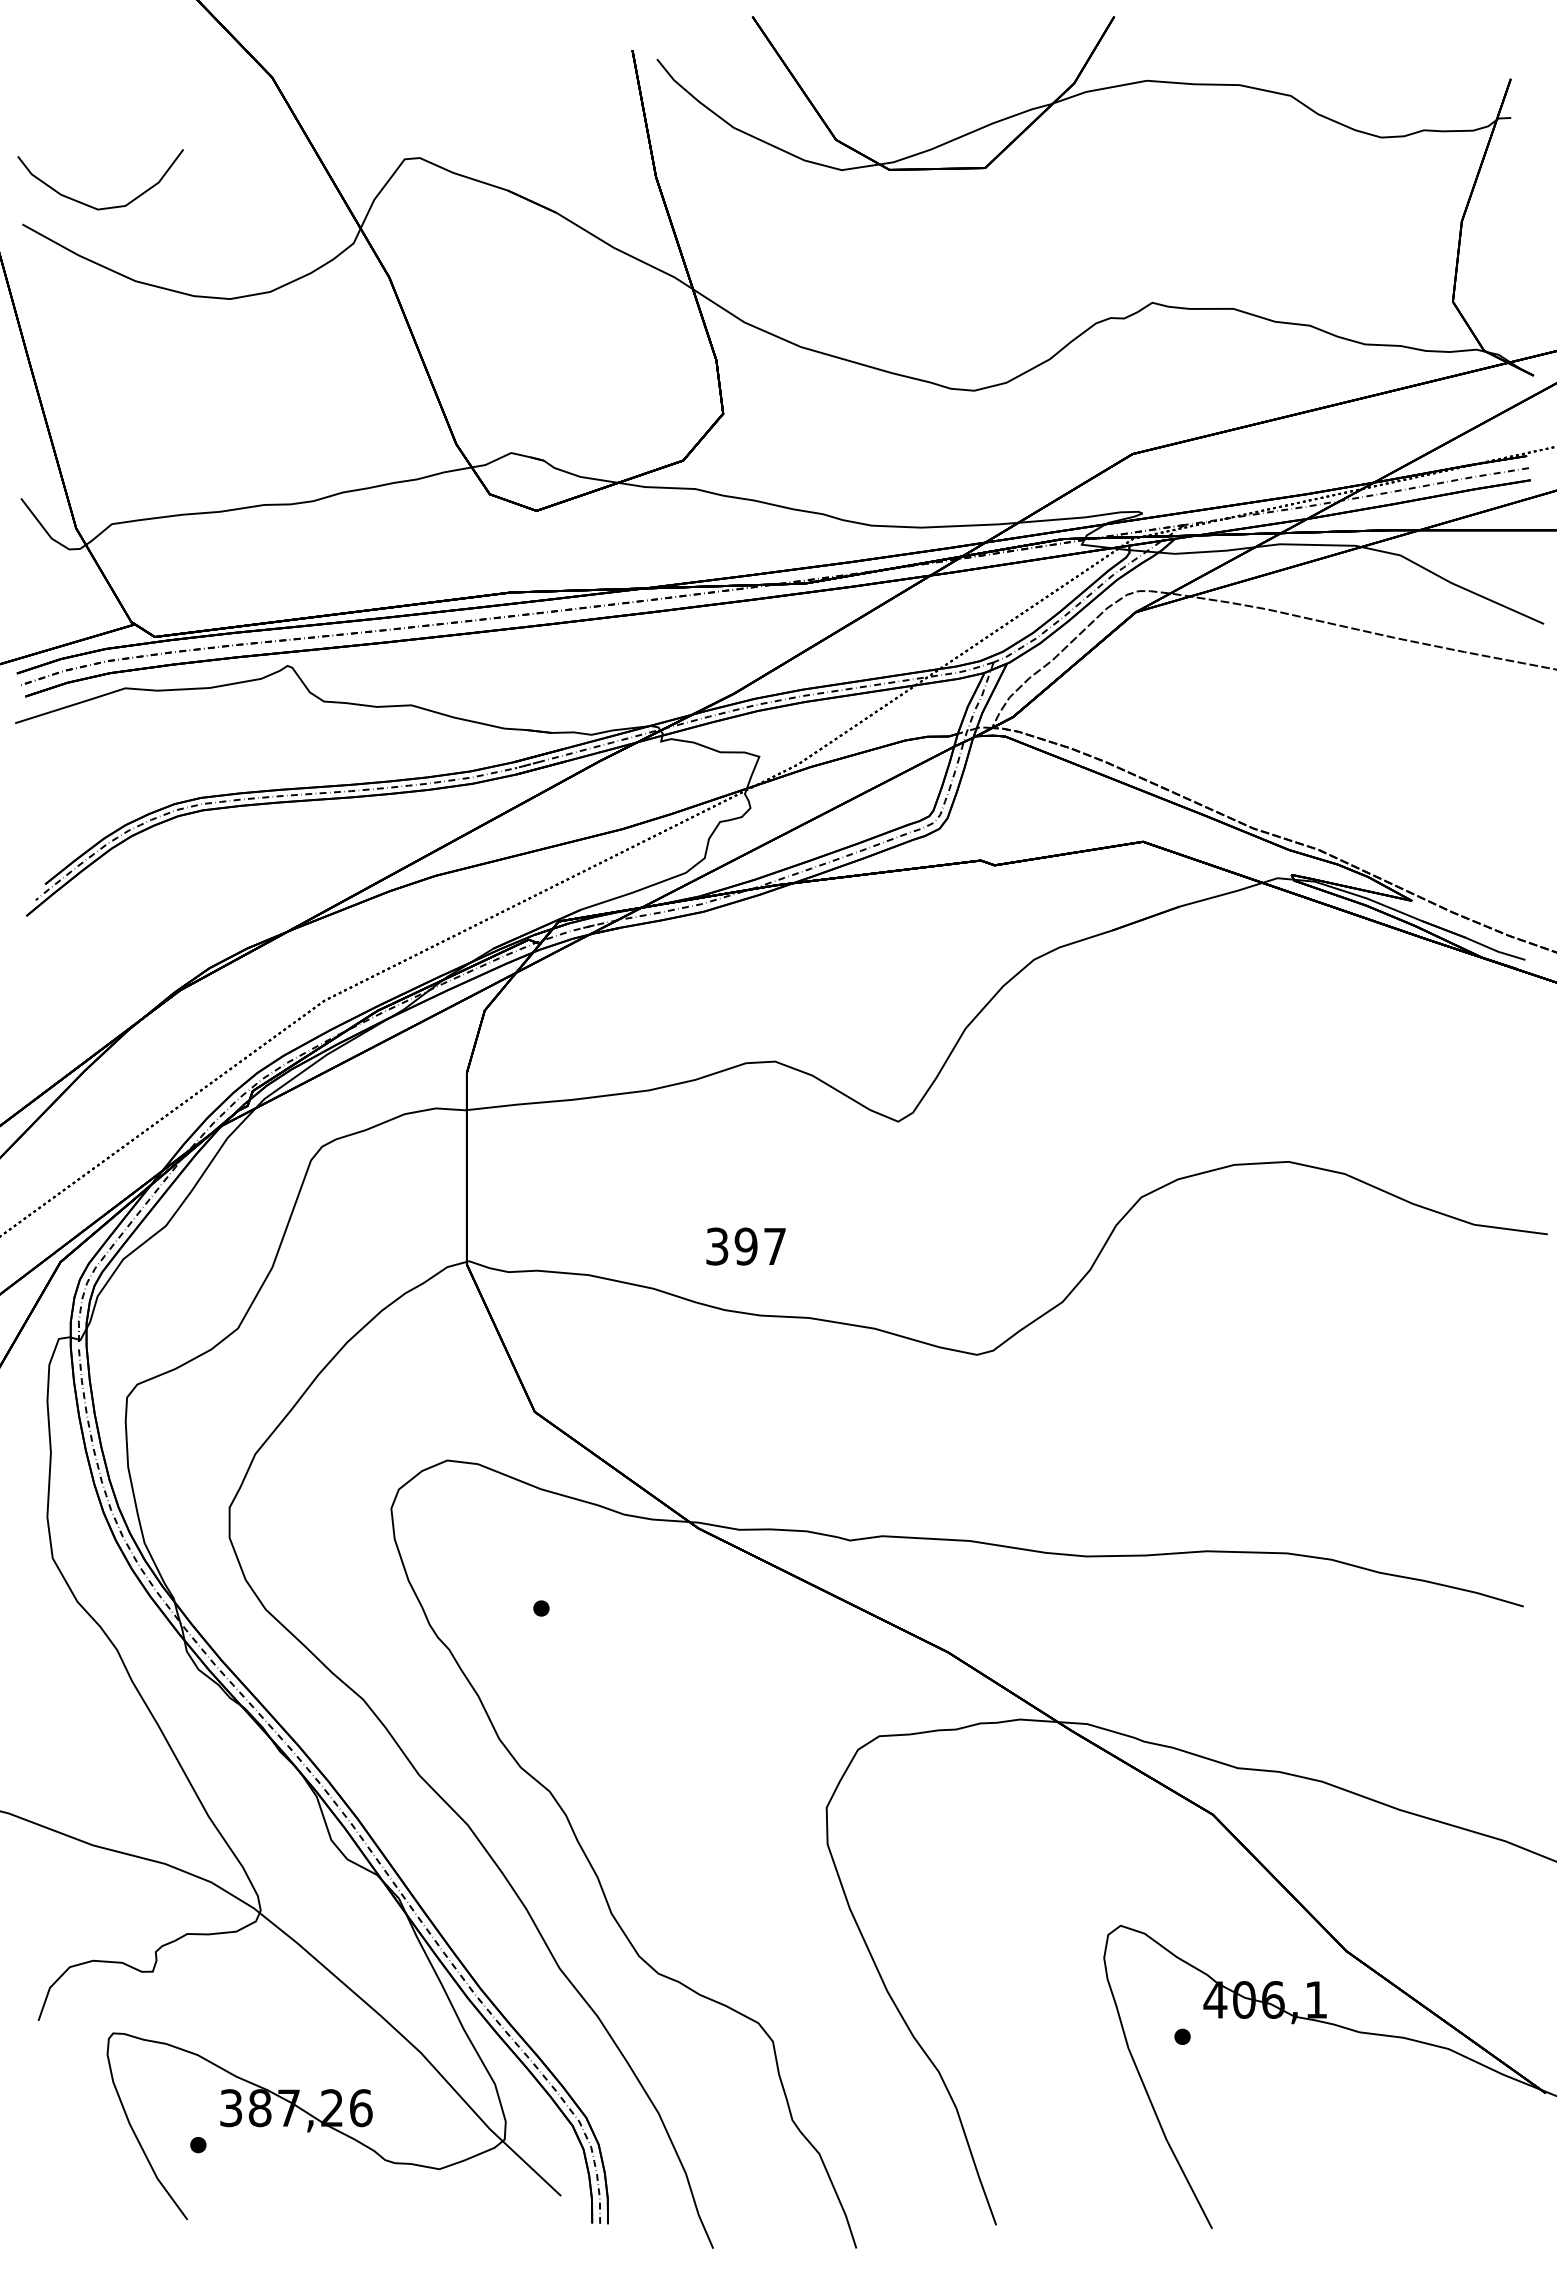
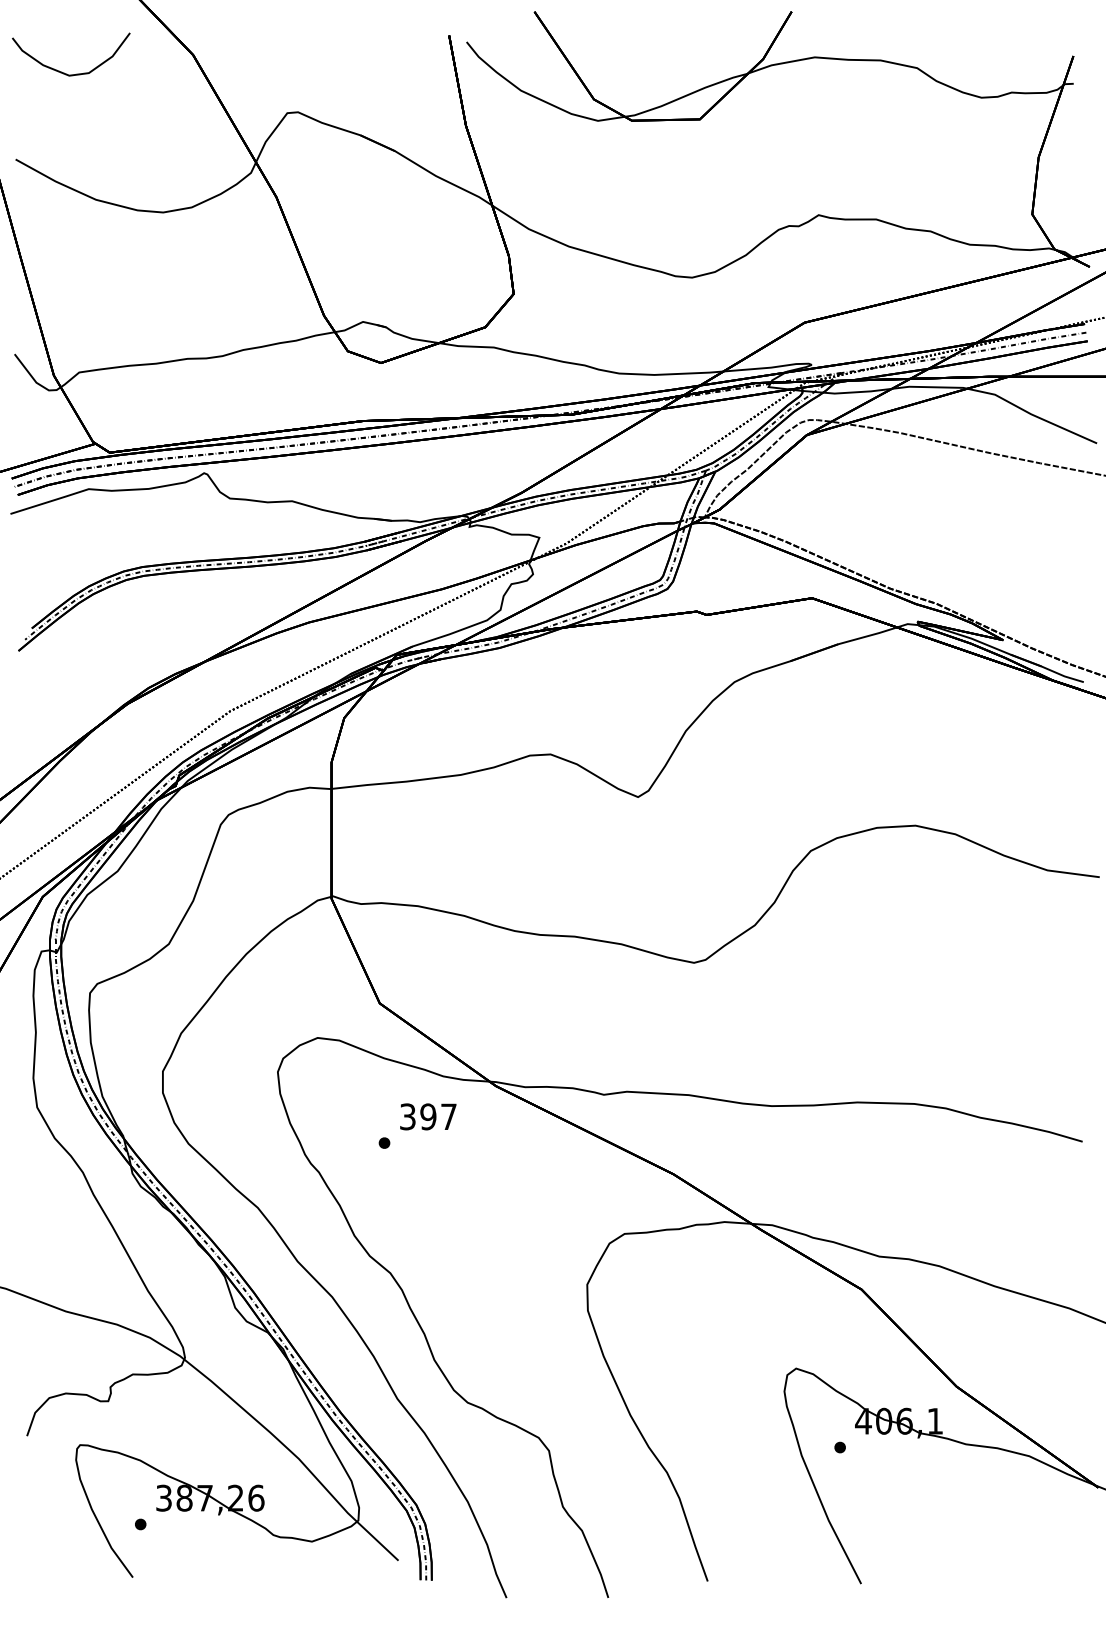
curve: (88, 204) -> (62, 72), moved
text: (745, 1246) -> (427, 1116), moved

